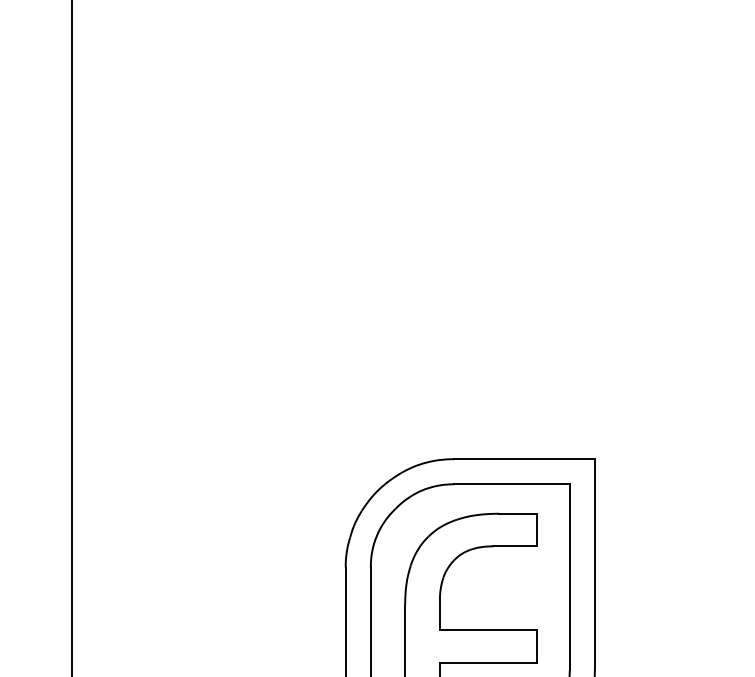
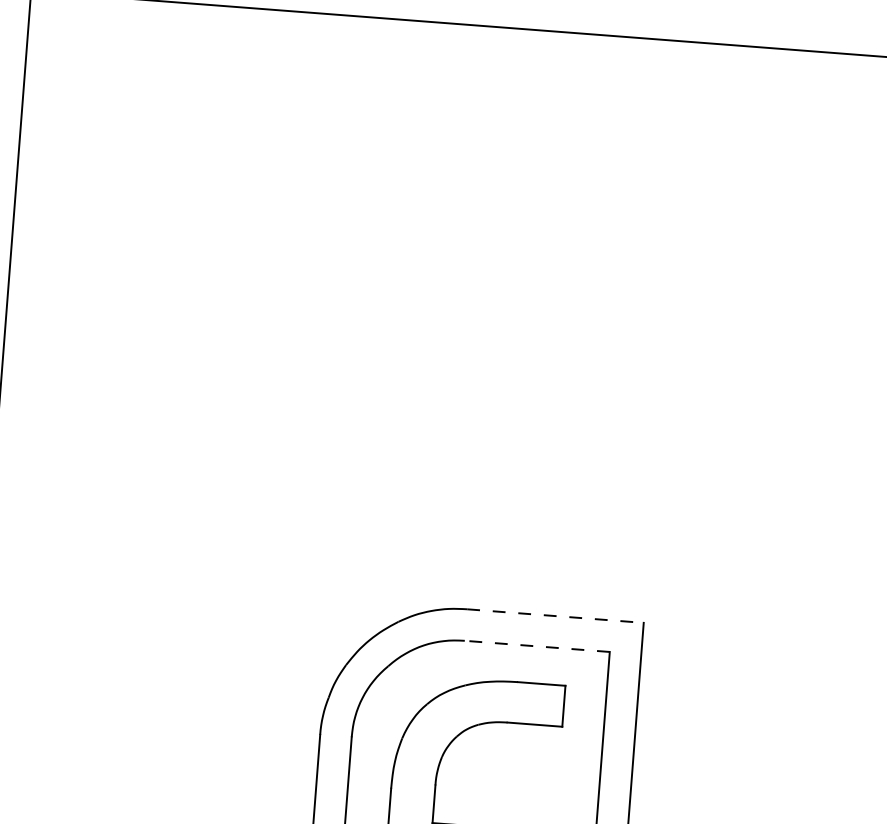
line: (525, 459) -> (556, 616), solid -> dashed
line: (512, 484) -> (537, 646), solid -> dashed

